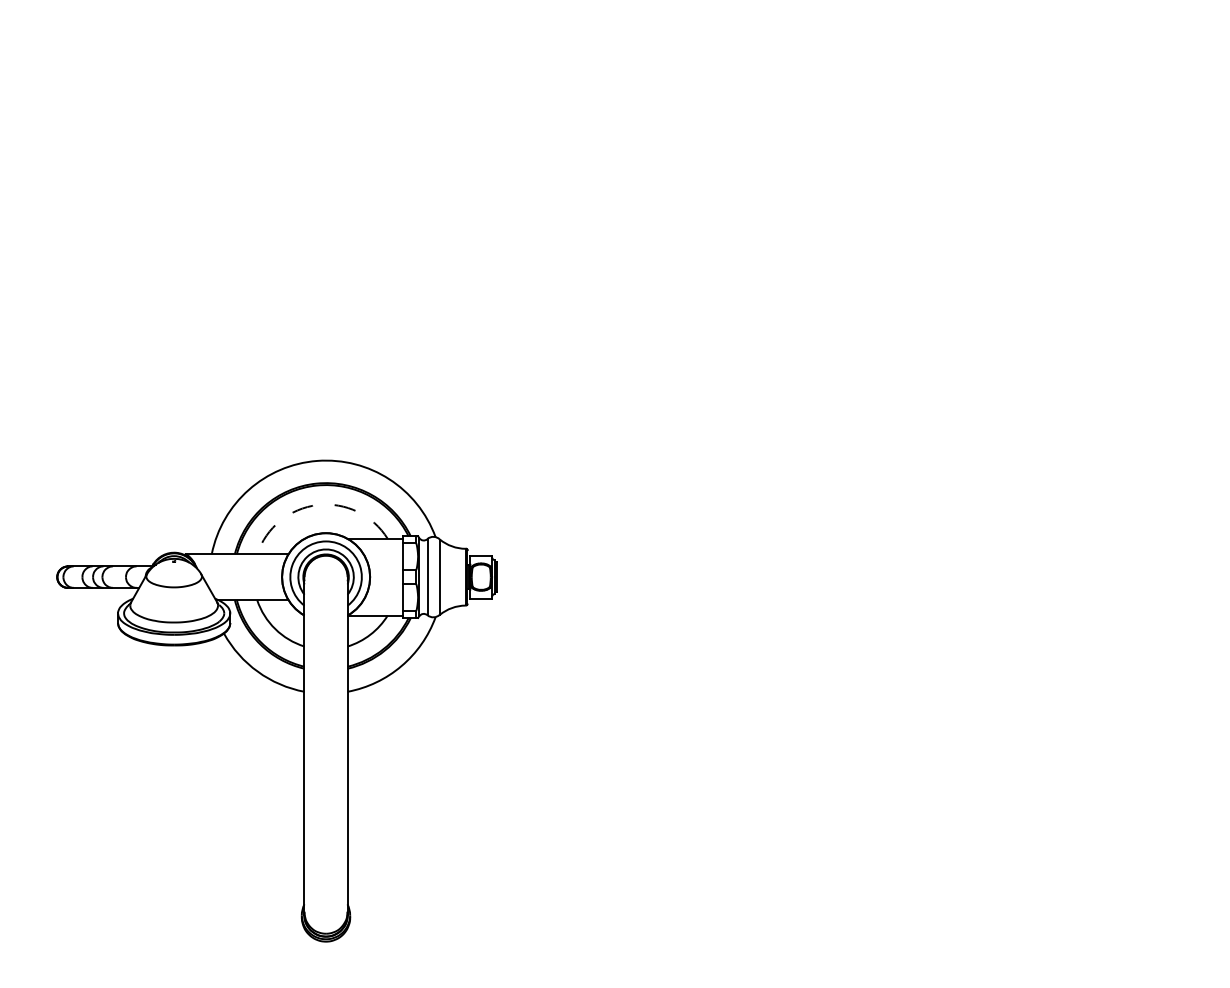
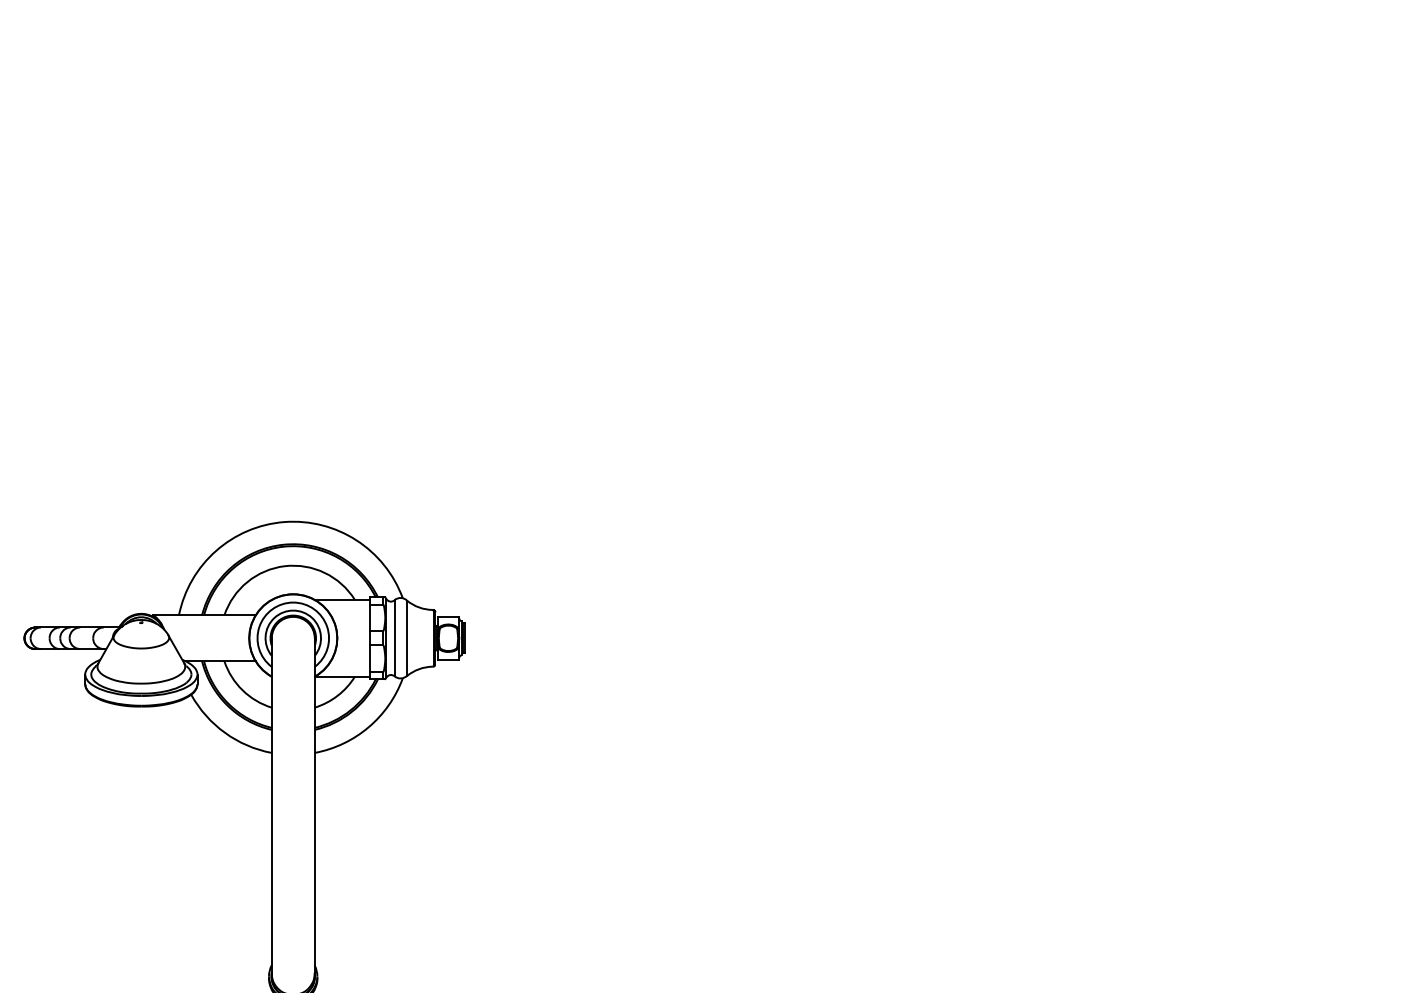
arc: (317, 505) -> (284, 566), dashed -> solid

